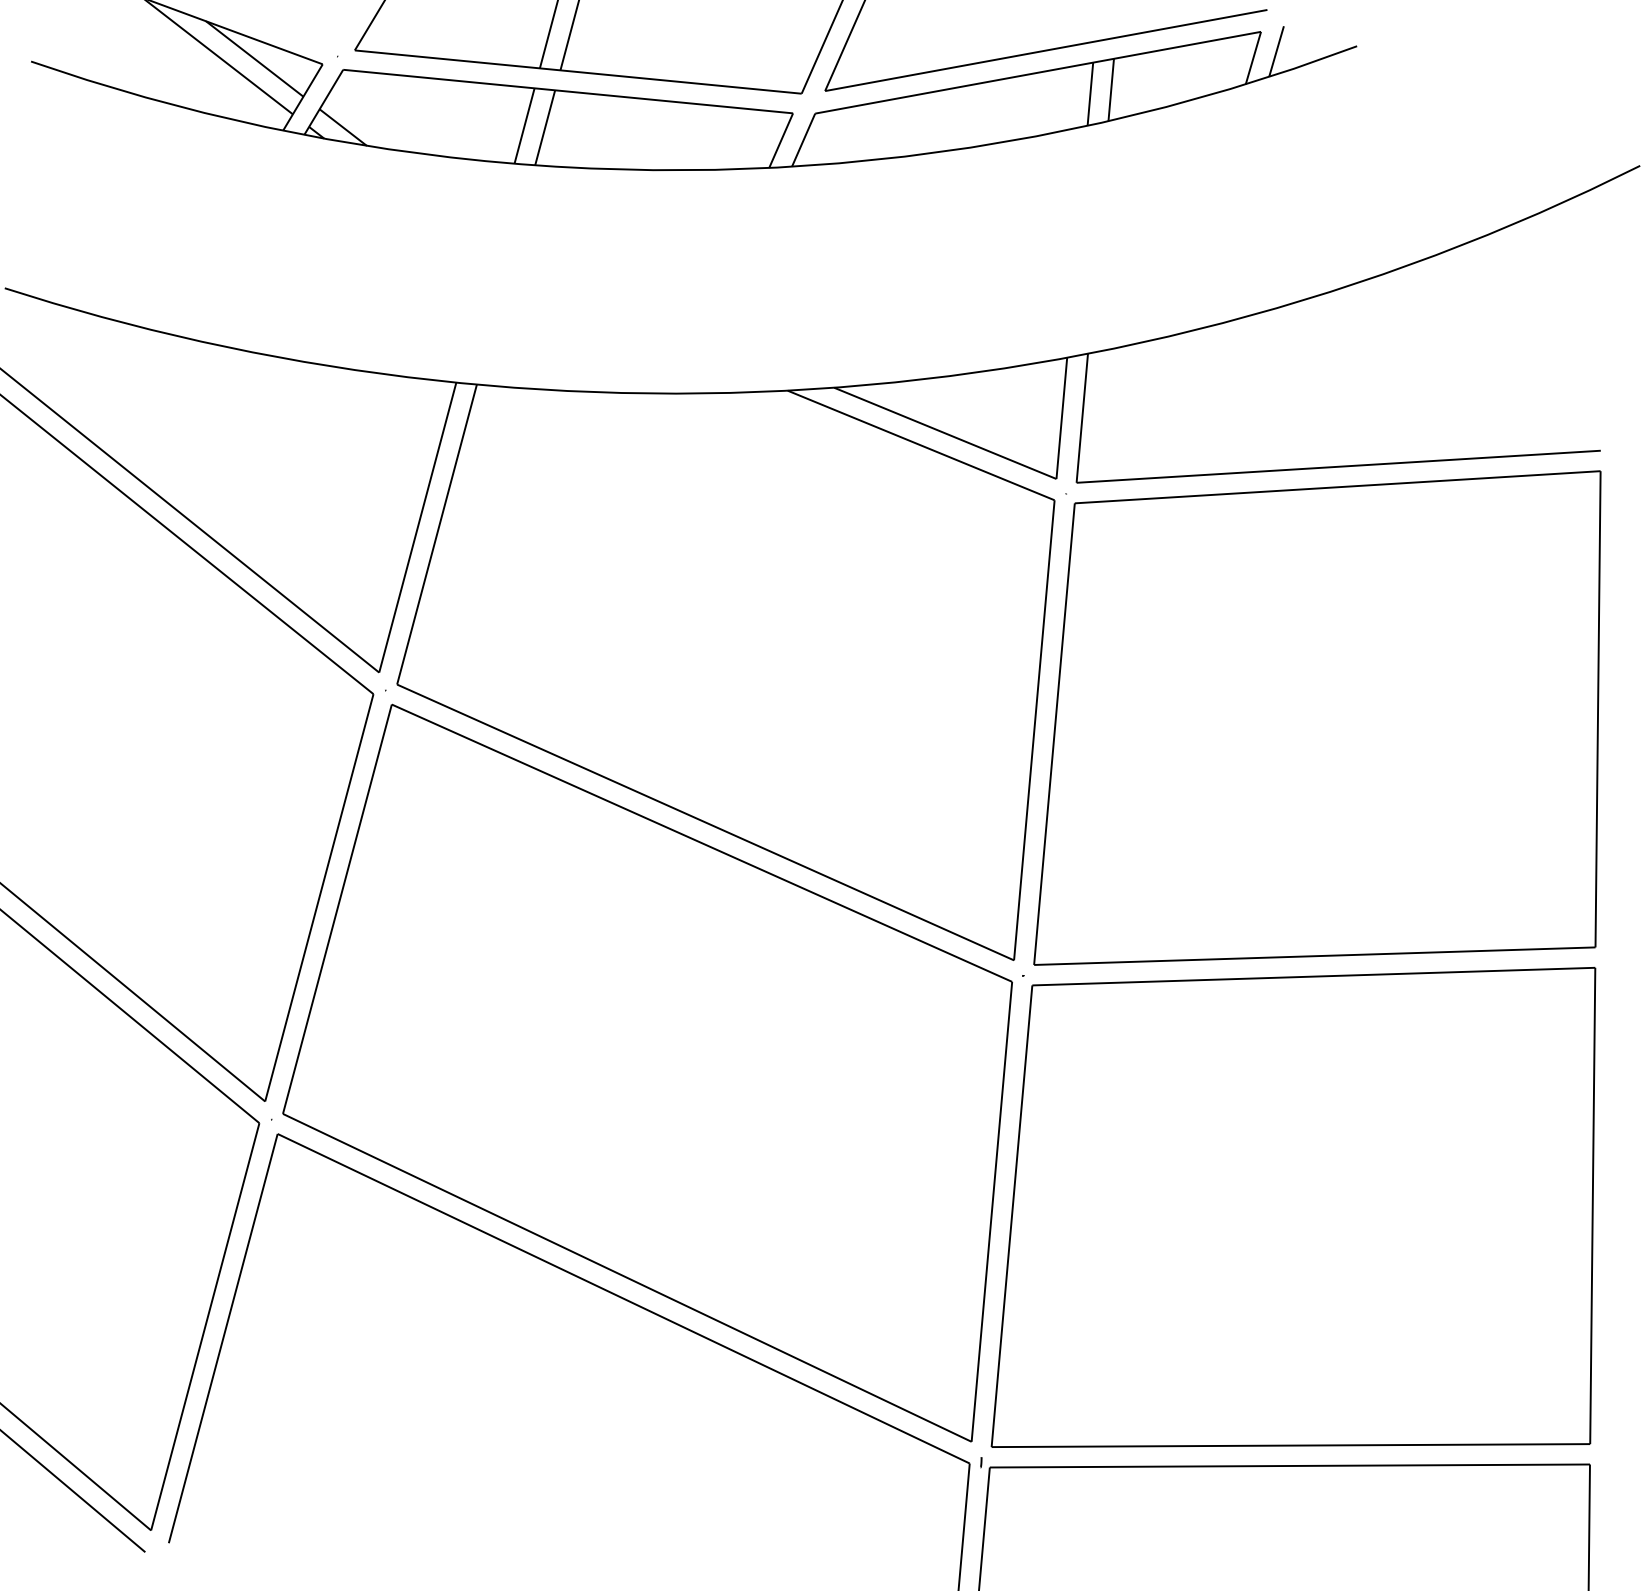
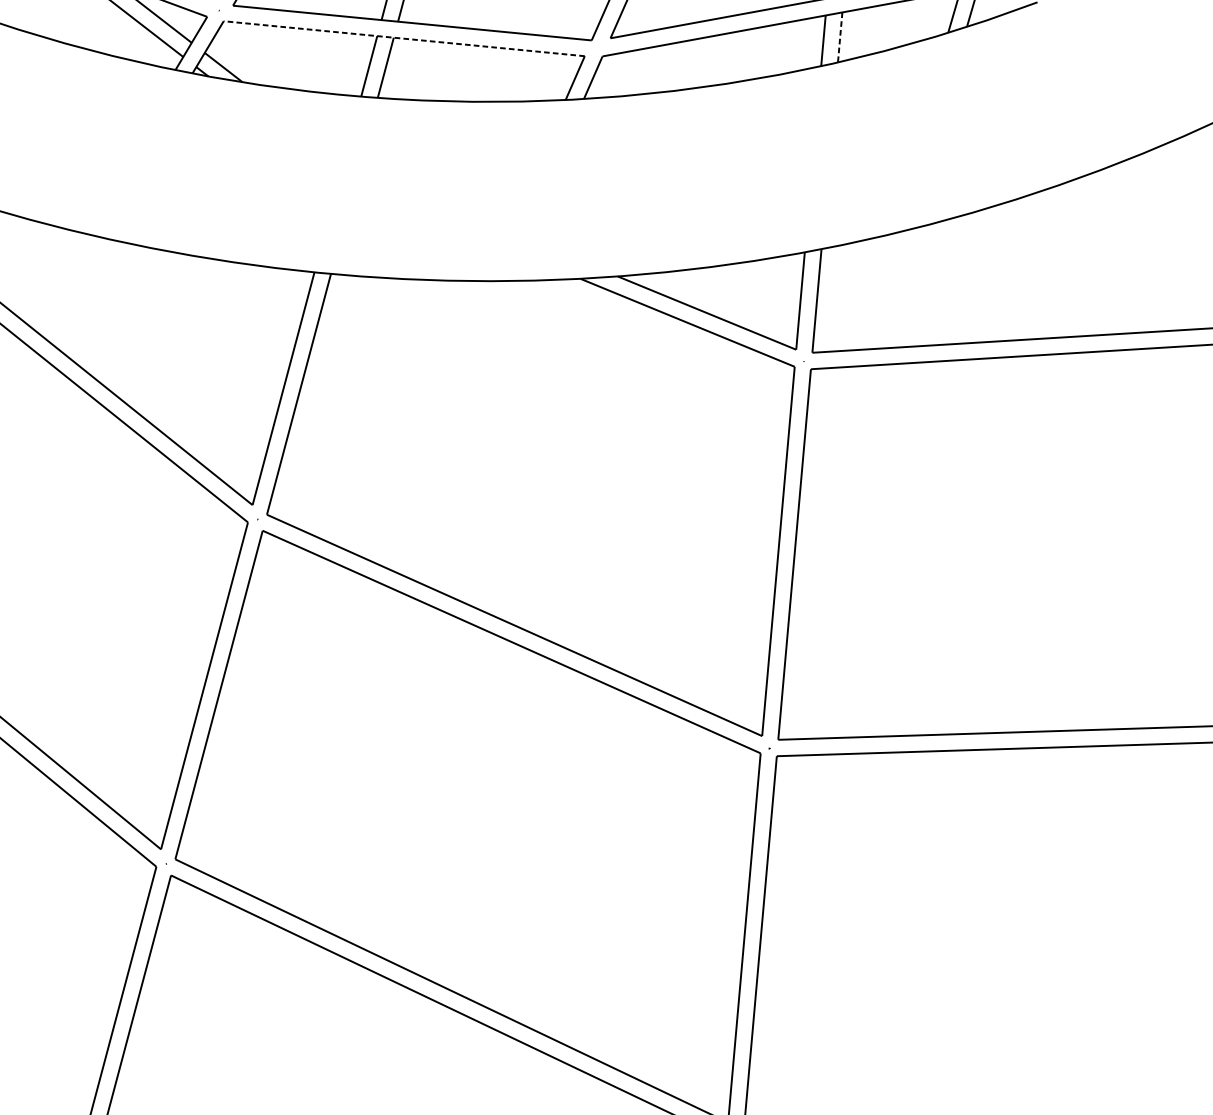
line: (1111, 90) -> (840, 37), solid -> dashed
line: (568, 91) -> (404, 38), solid -> dashed

